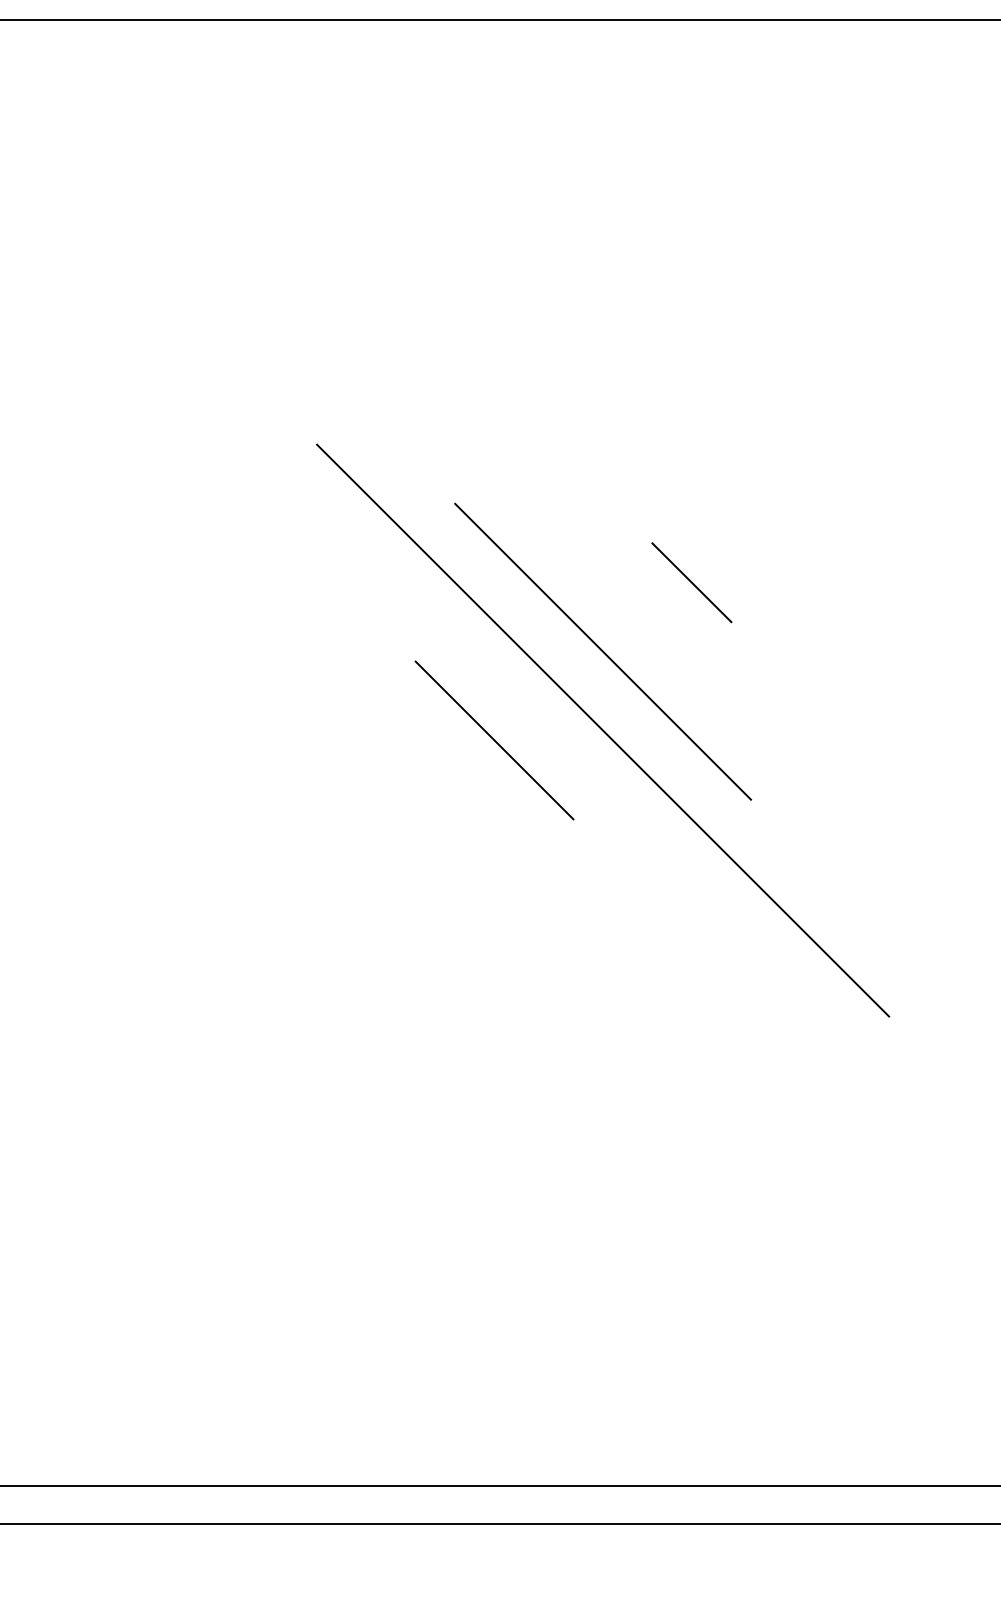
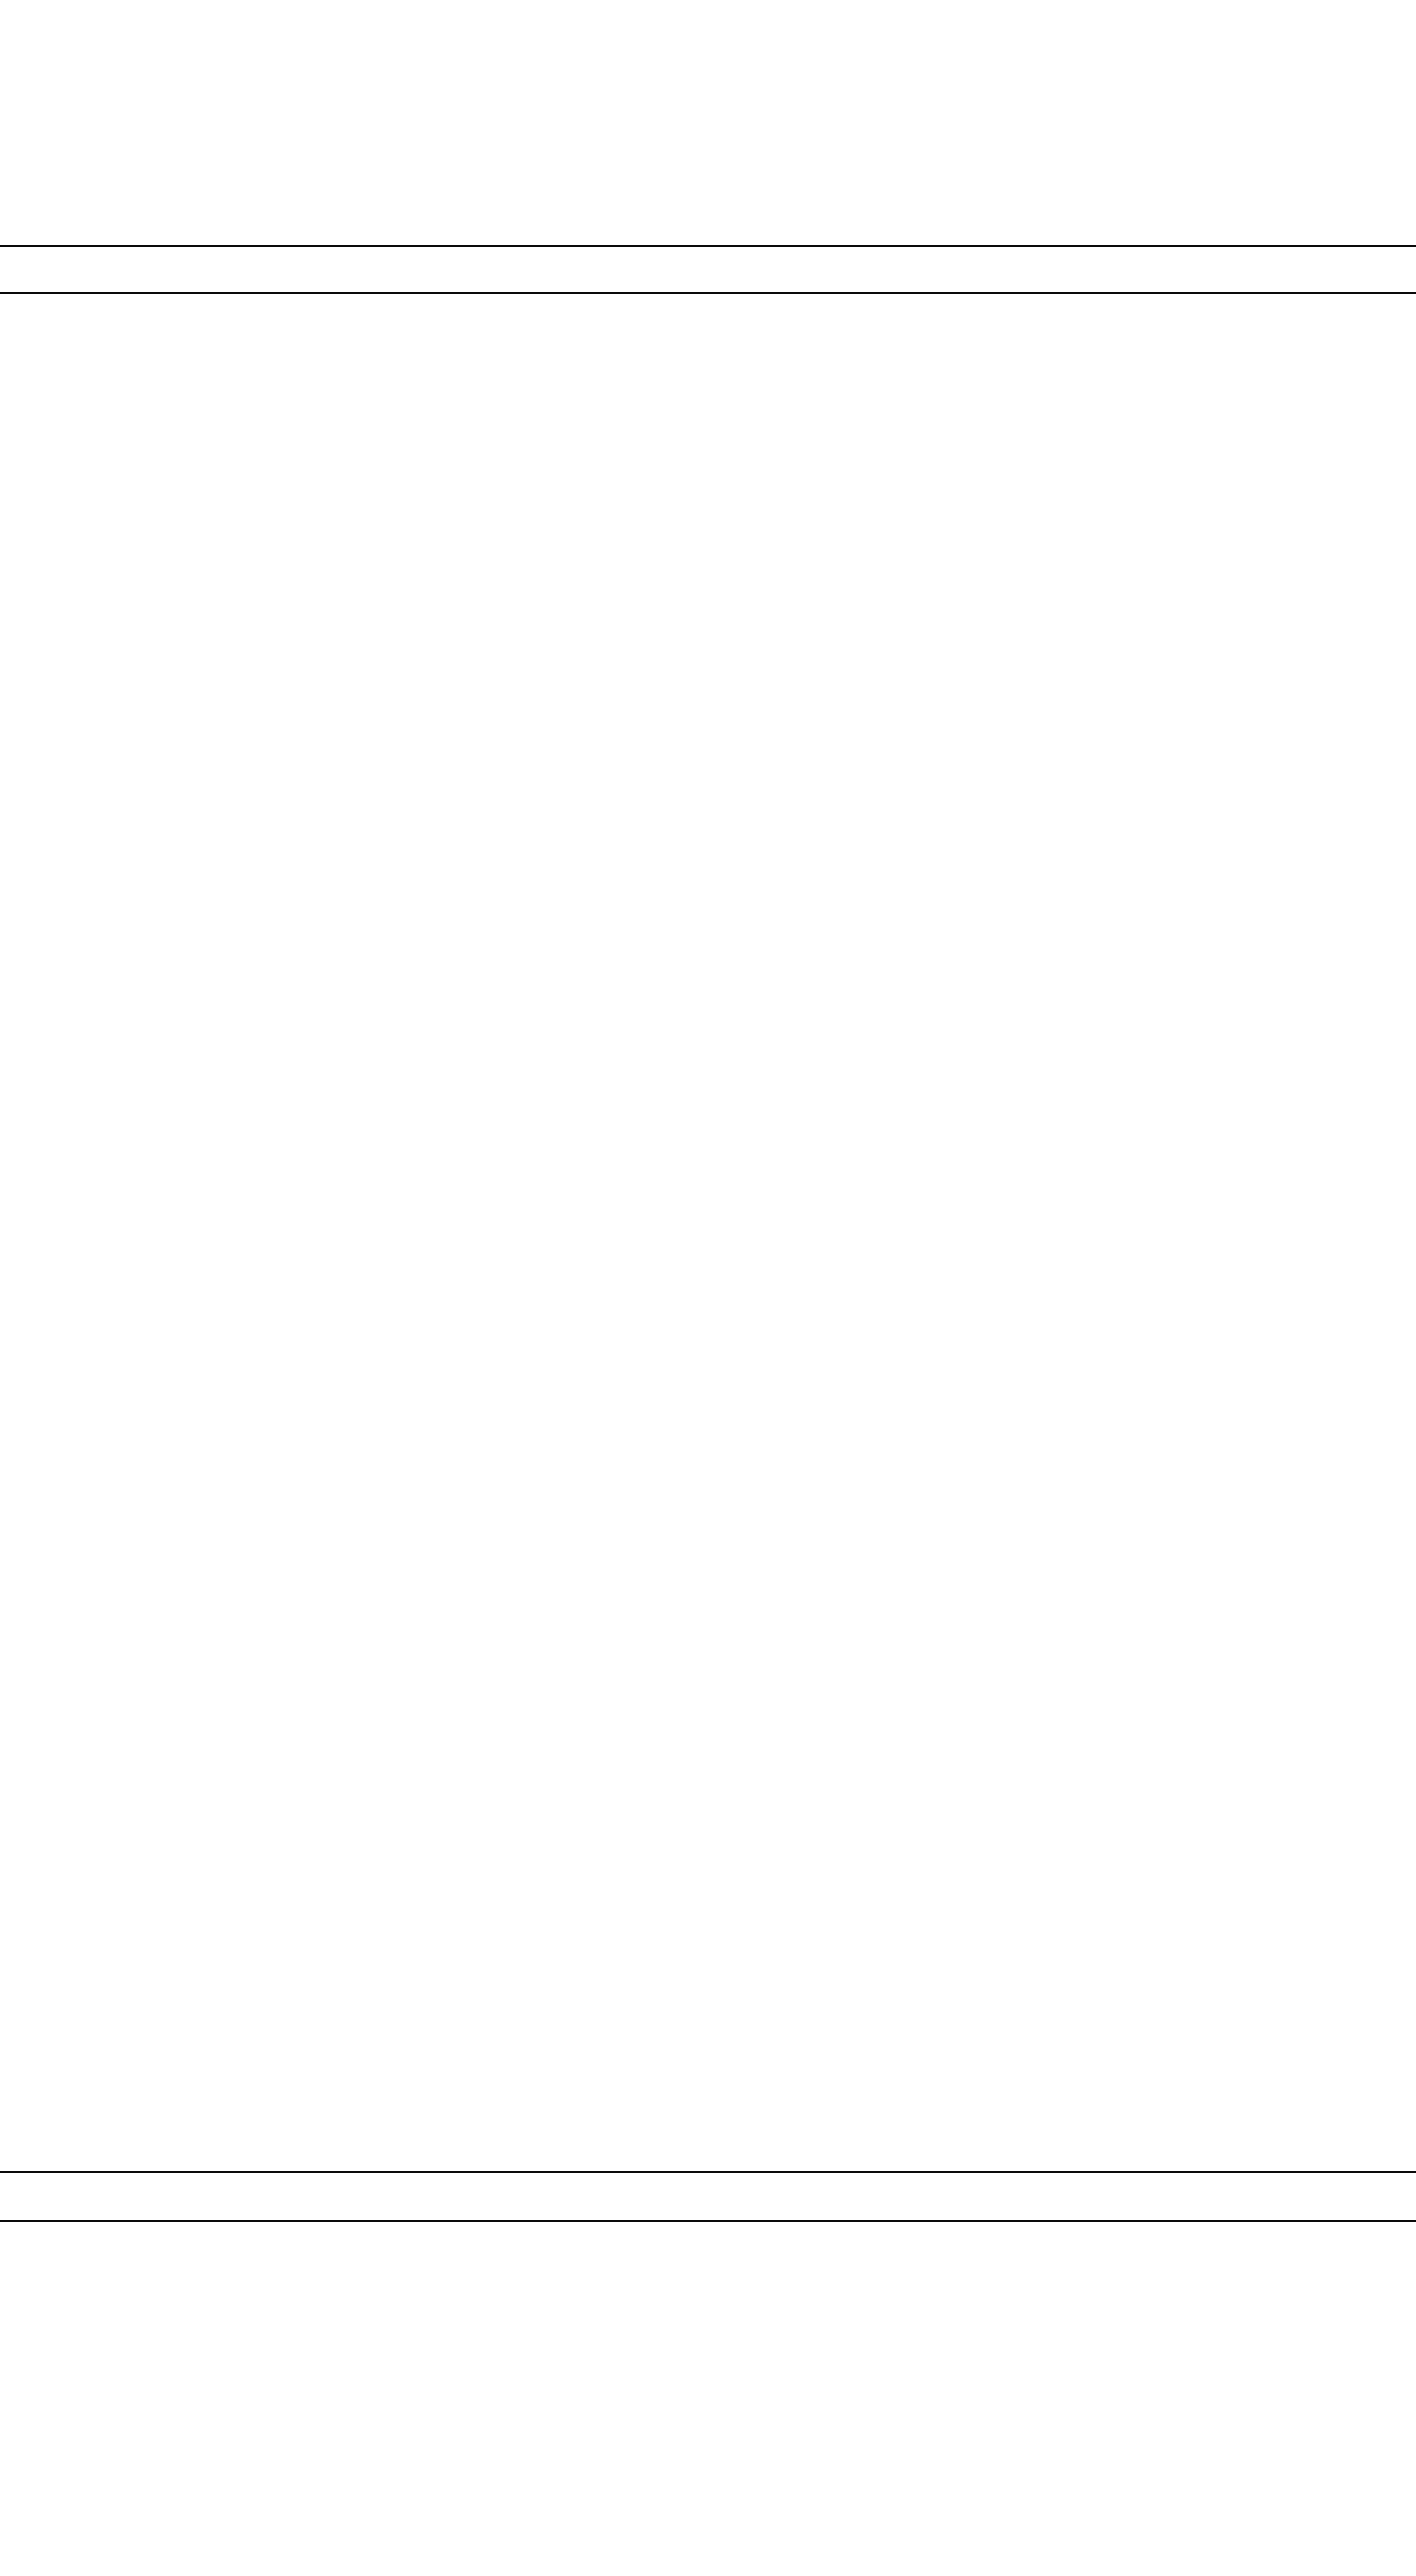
line: (691, 582) -> (1035, 1014), removed
line: (602, 651) -> (921, 1103), removed
line: (602, 730) -> (921, 1204), removed
line: (494, 740) -> (783, 1217), removed

